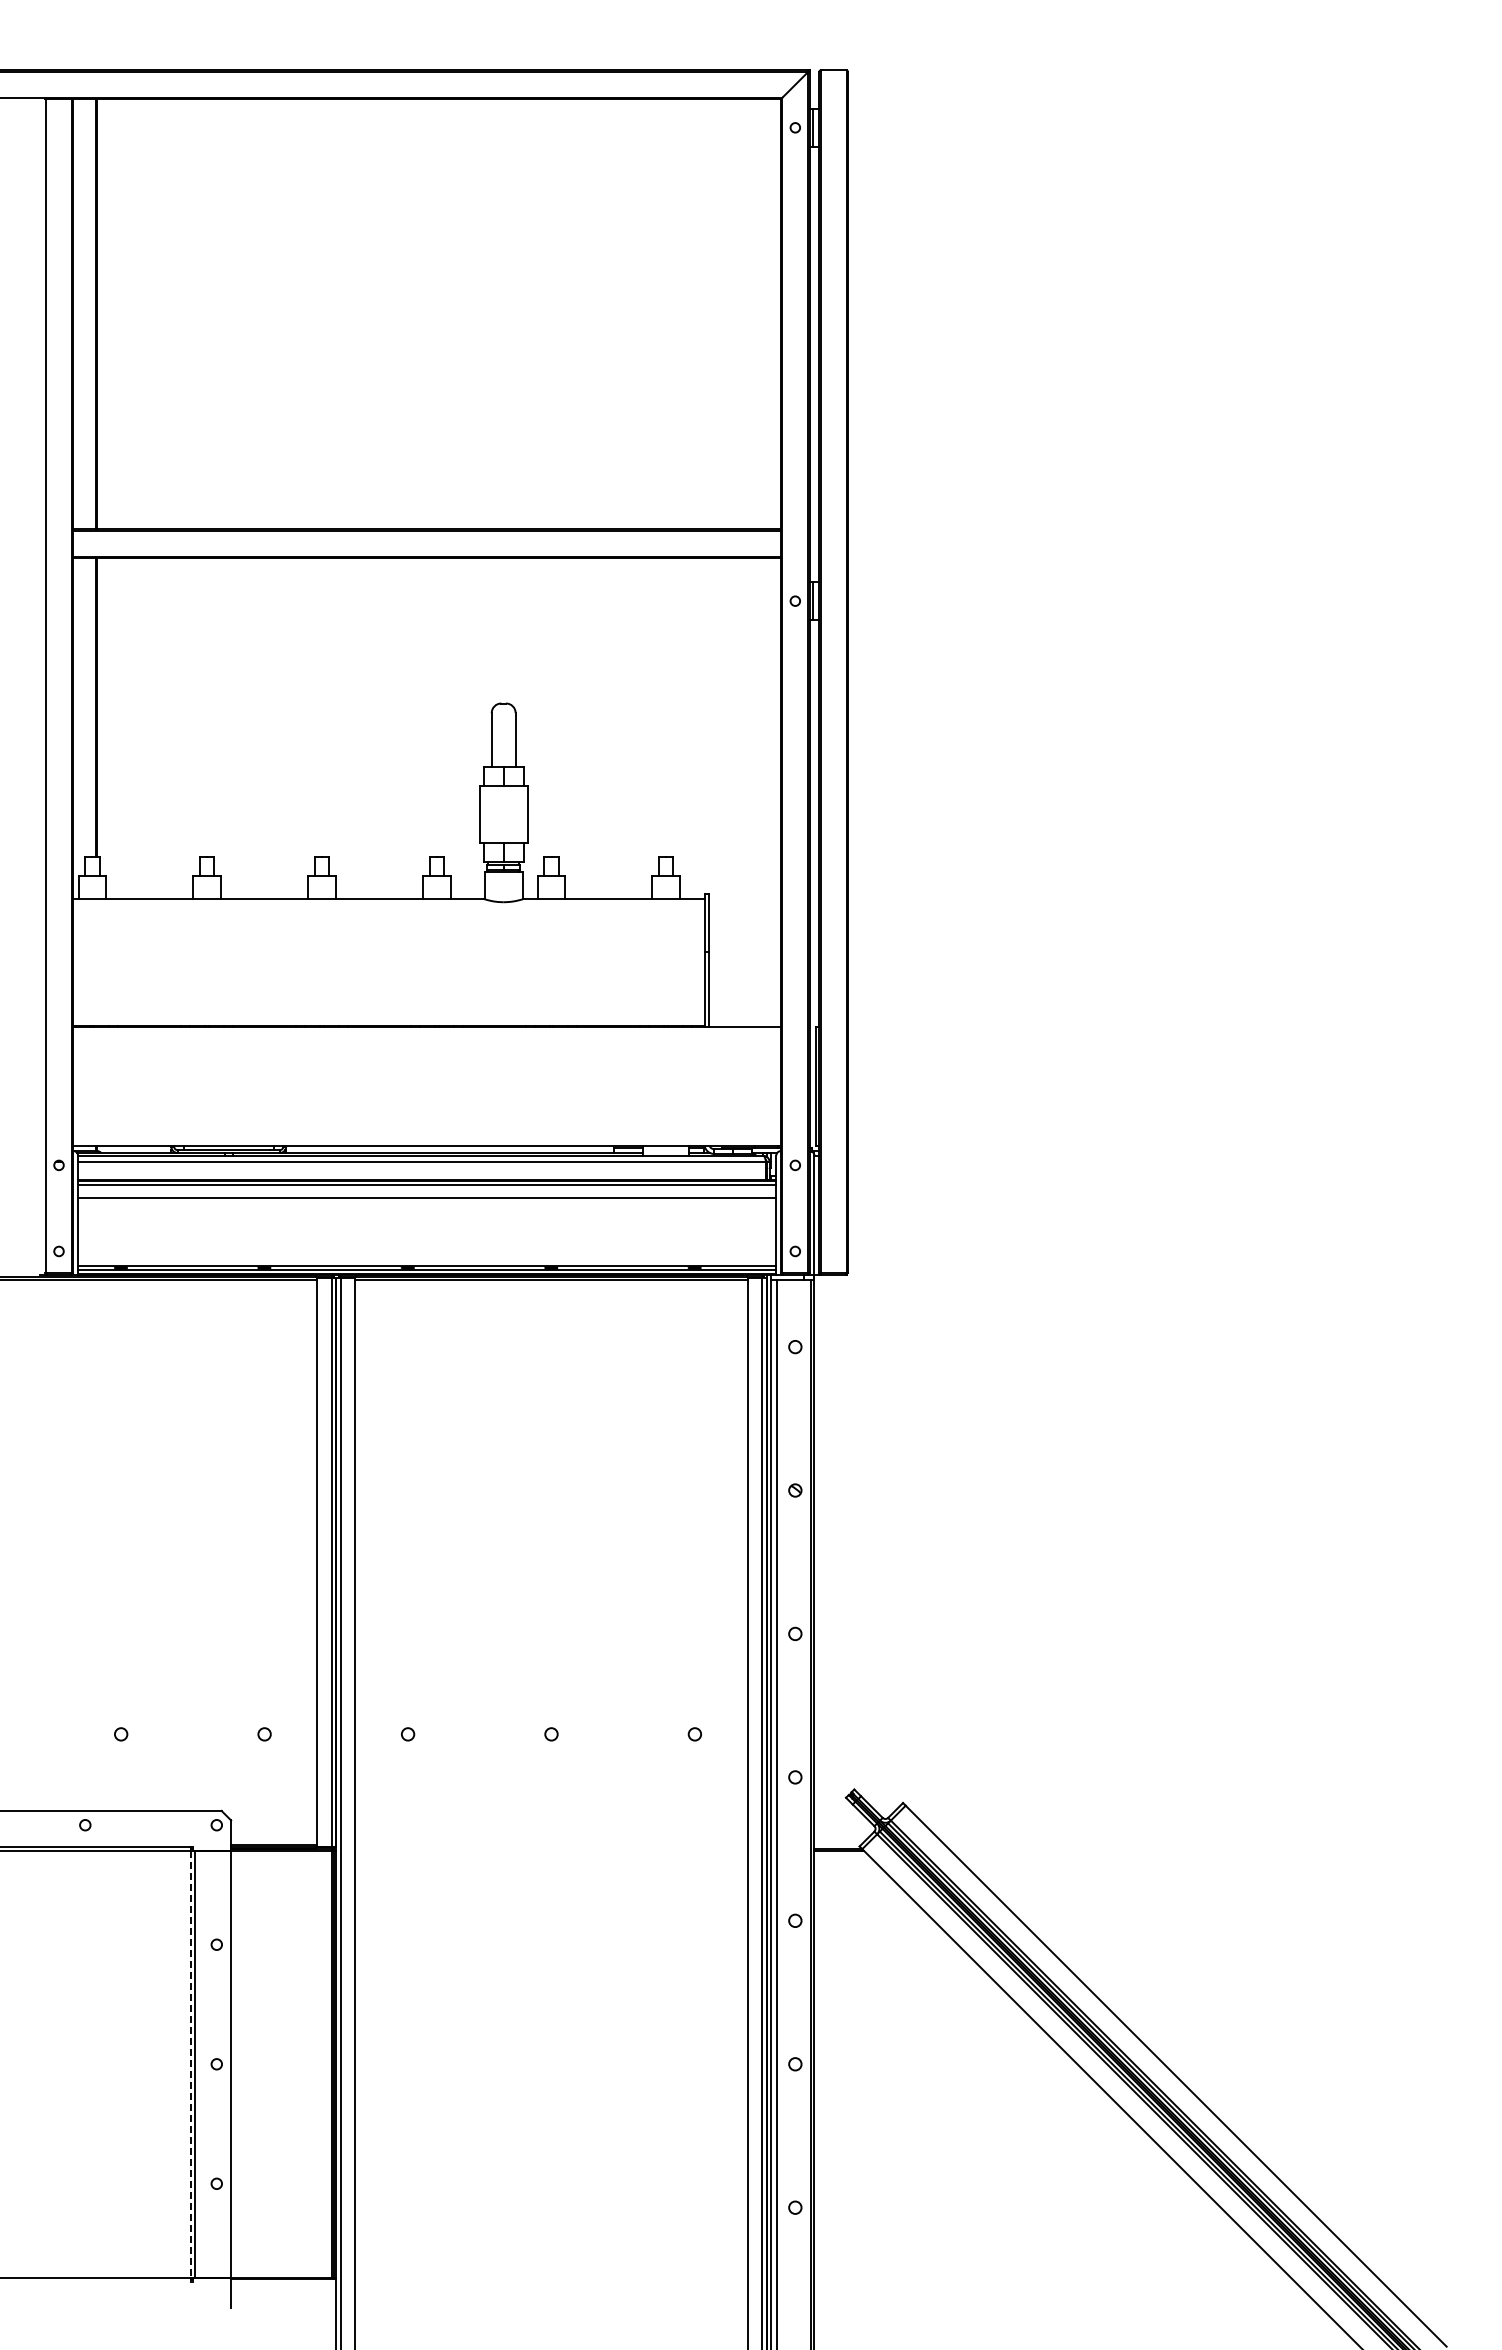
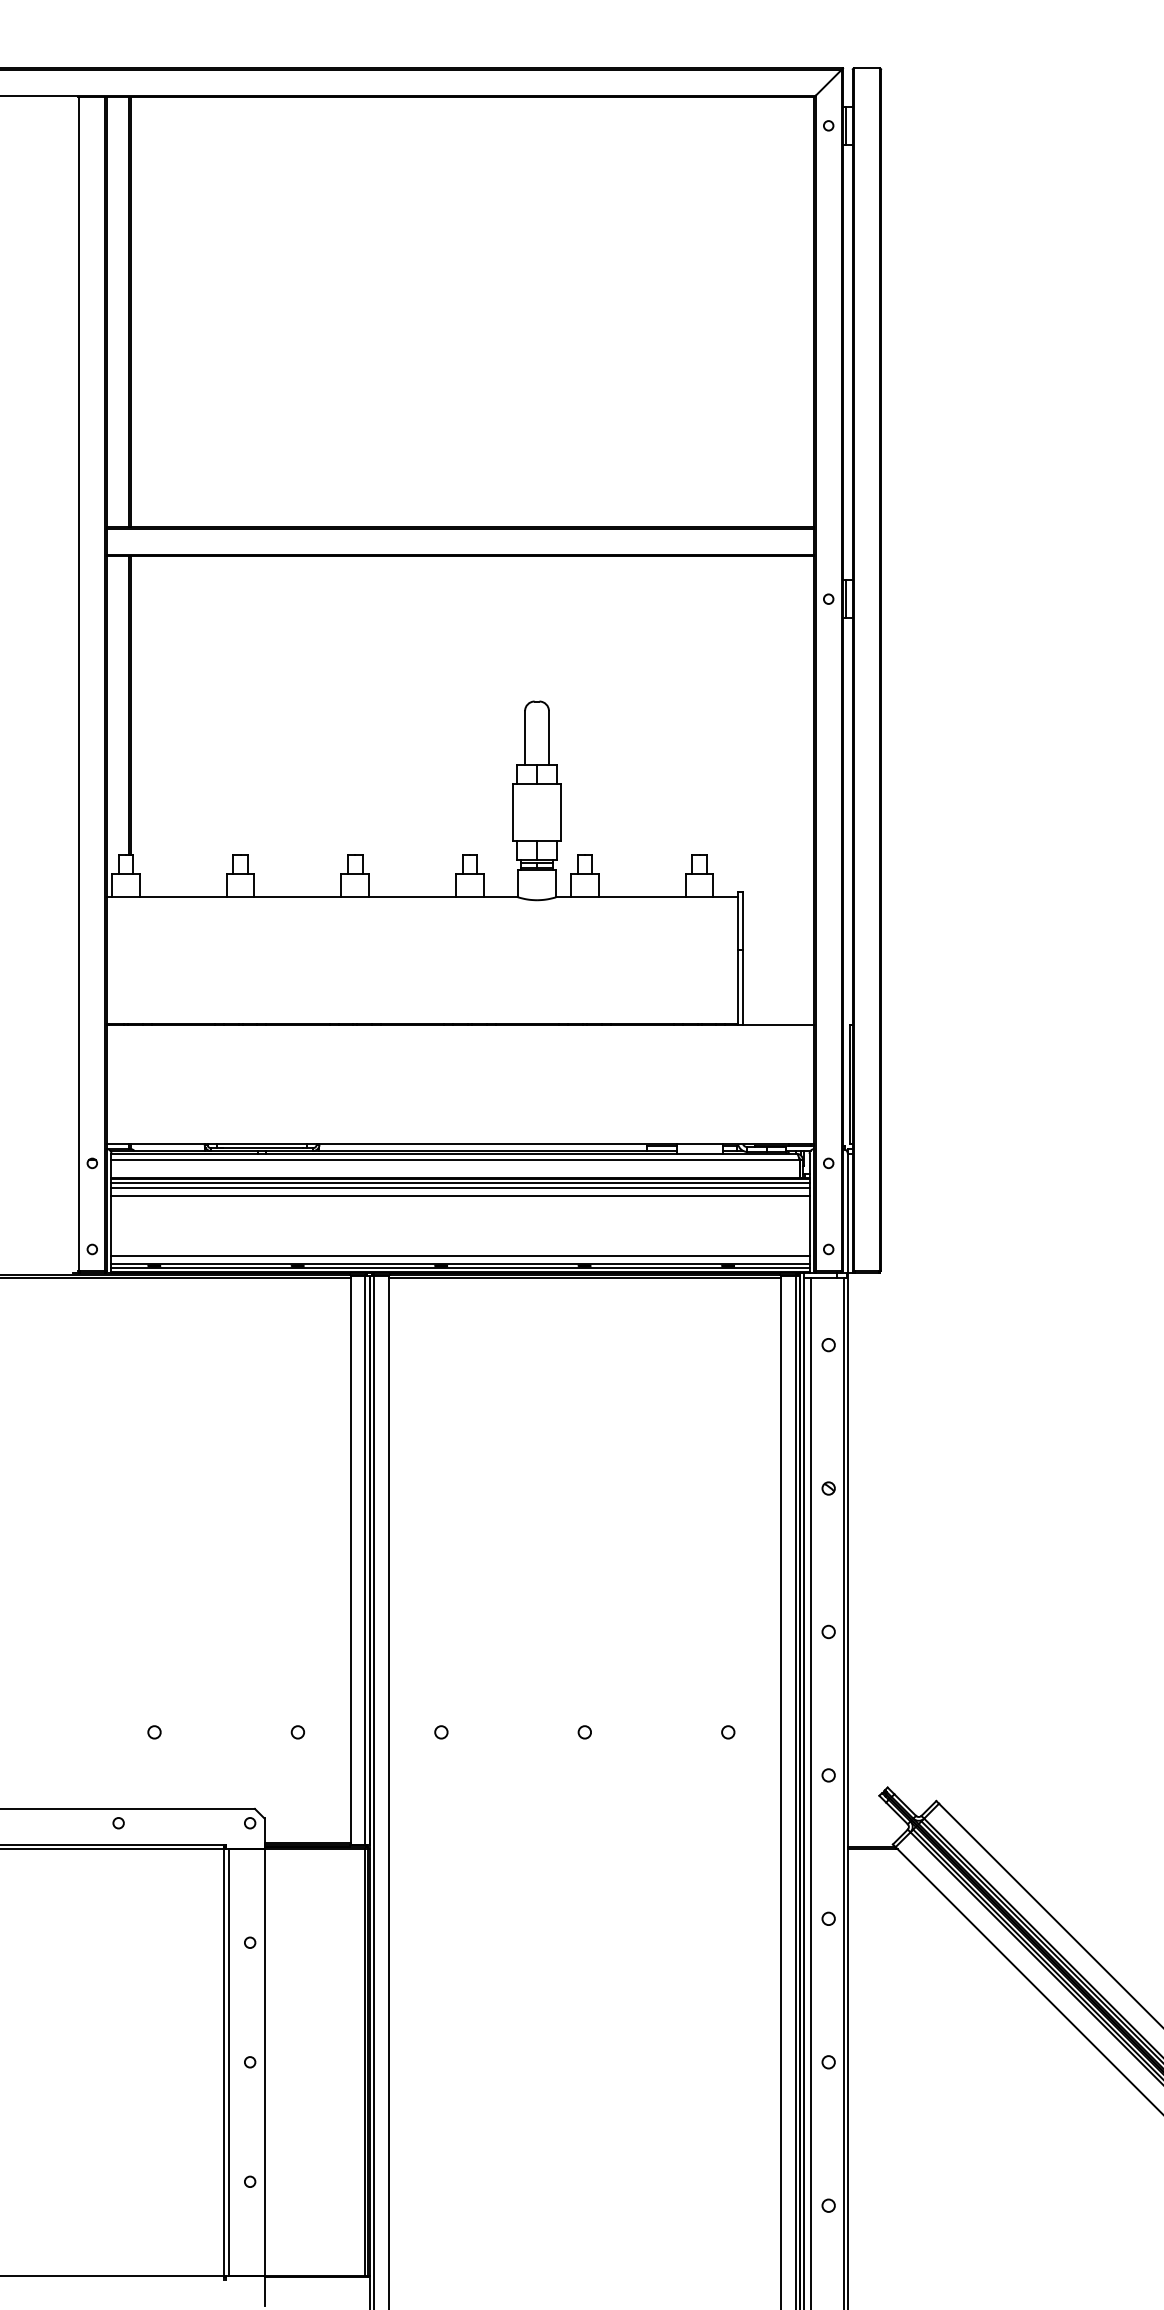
line: (427, 1189) -> (460, 1187), added
line: (427, 1257) -> (460, 1255), added
line: (190, 2064) -> (223, 2062), dashed -> solid

